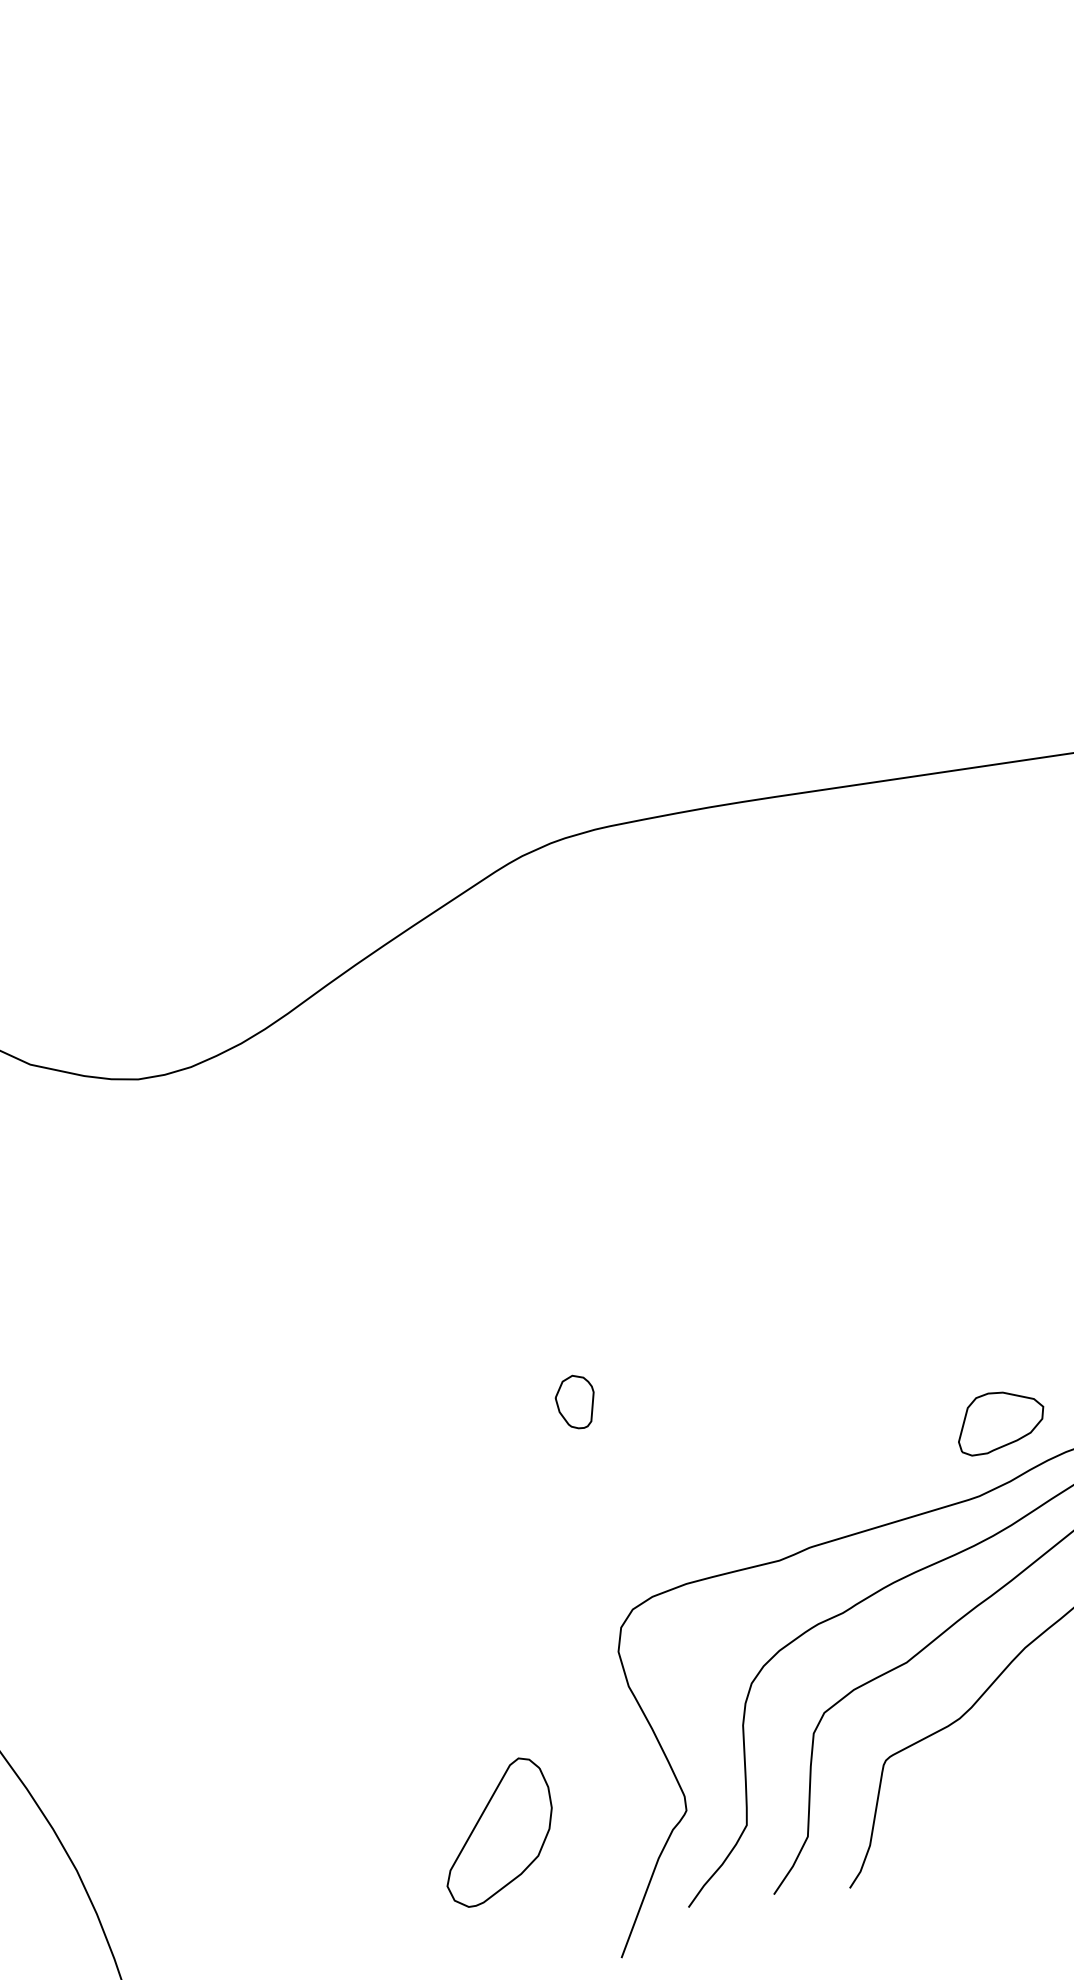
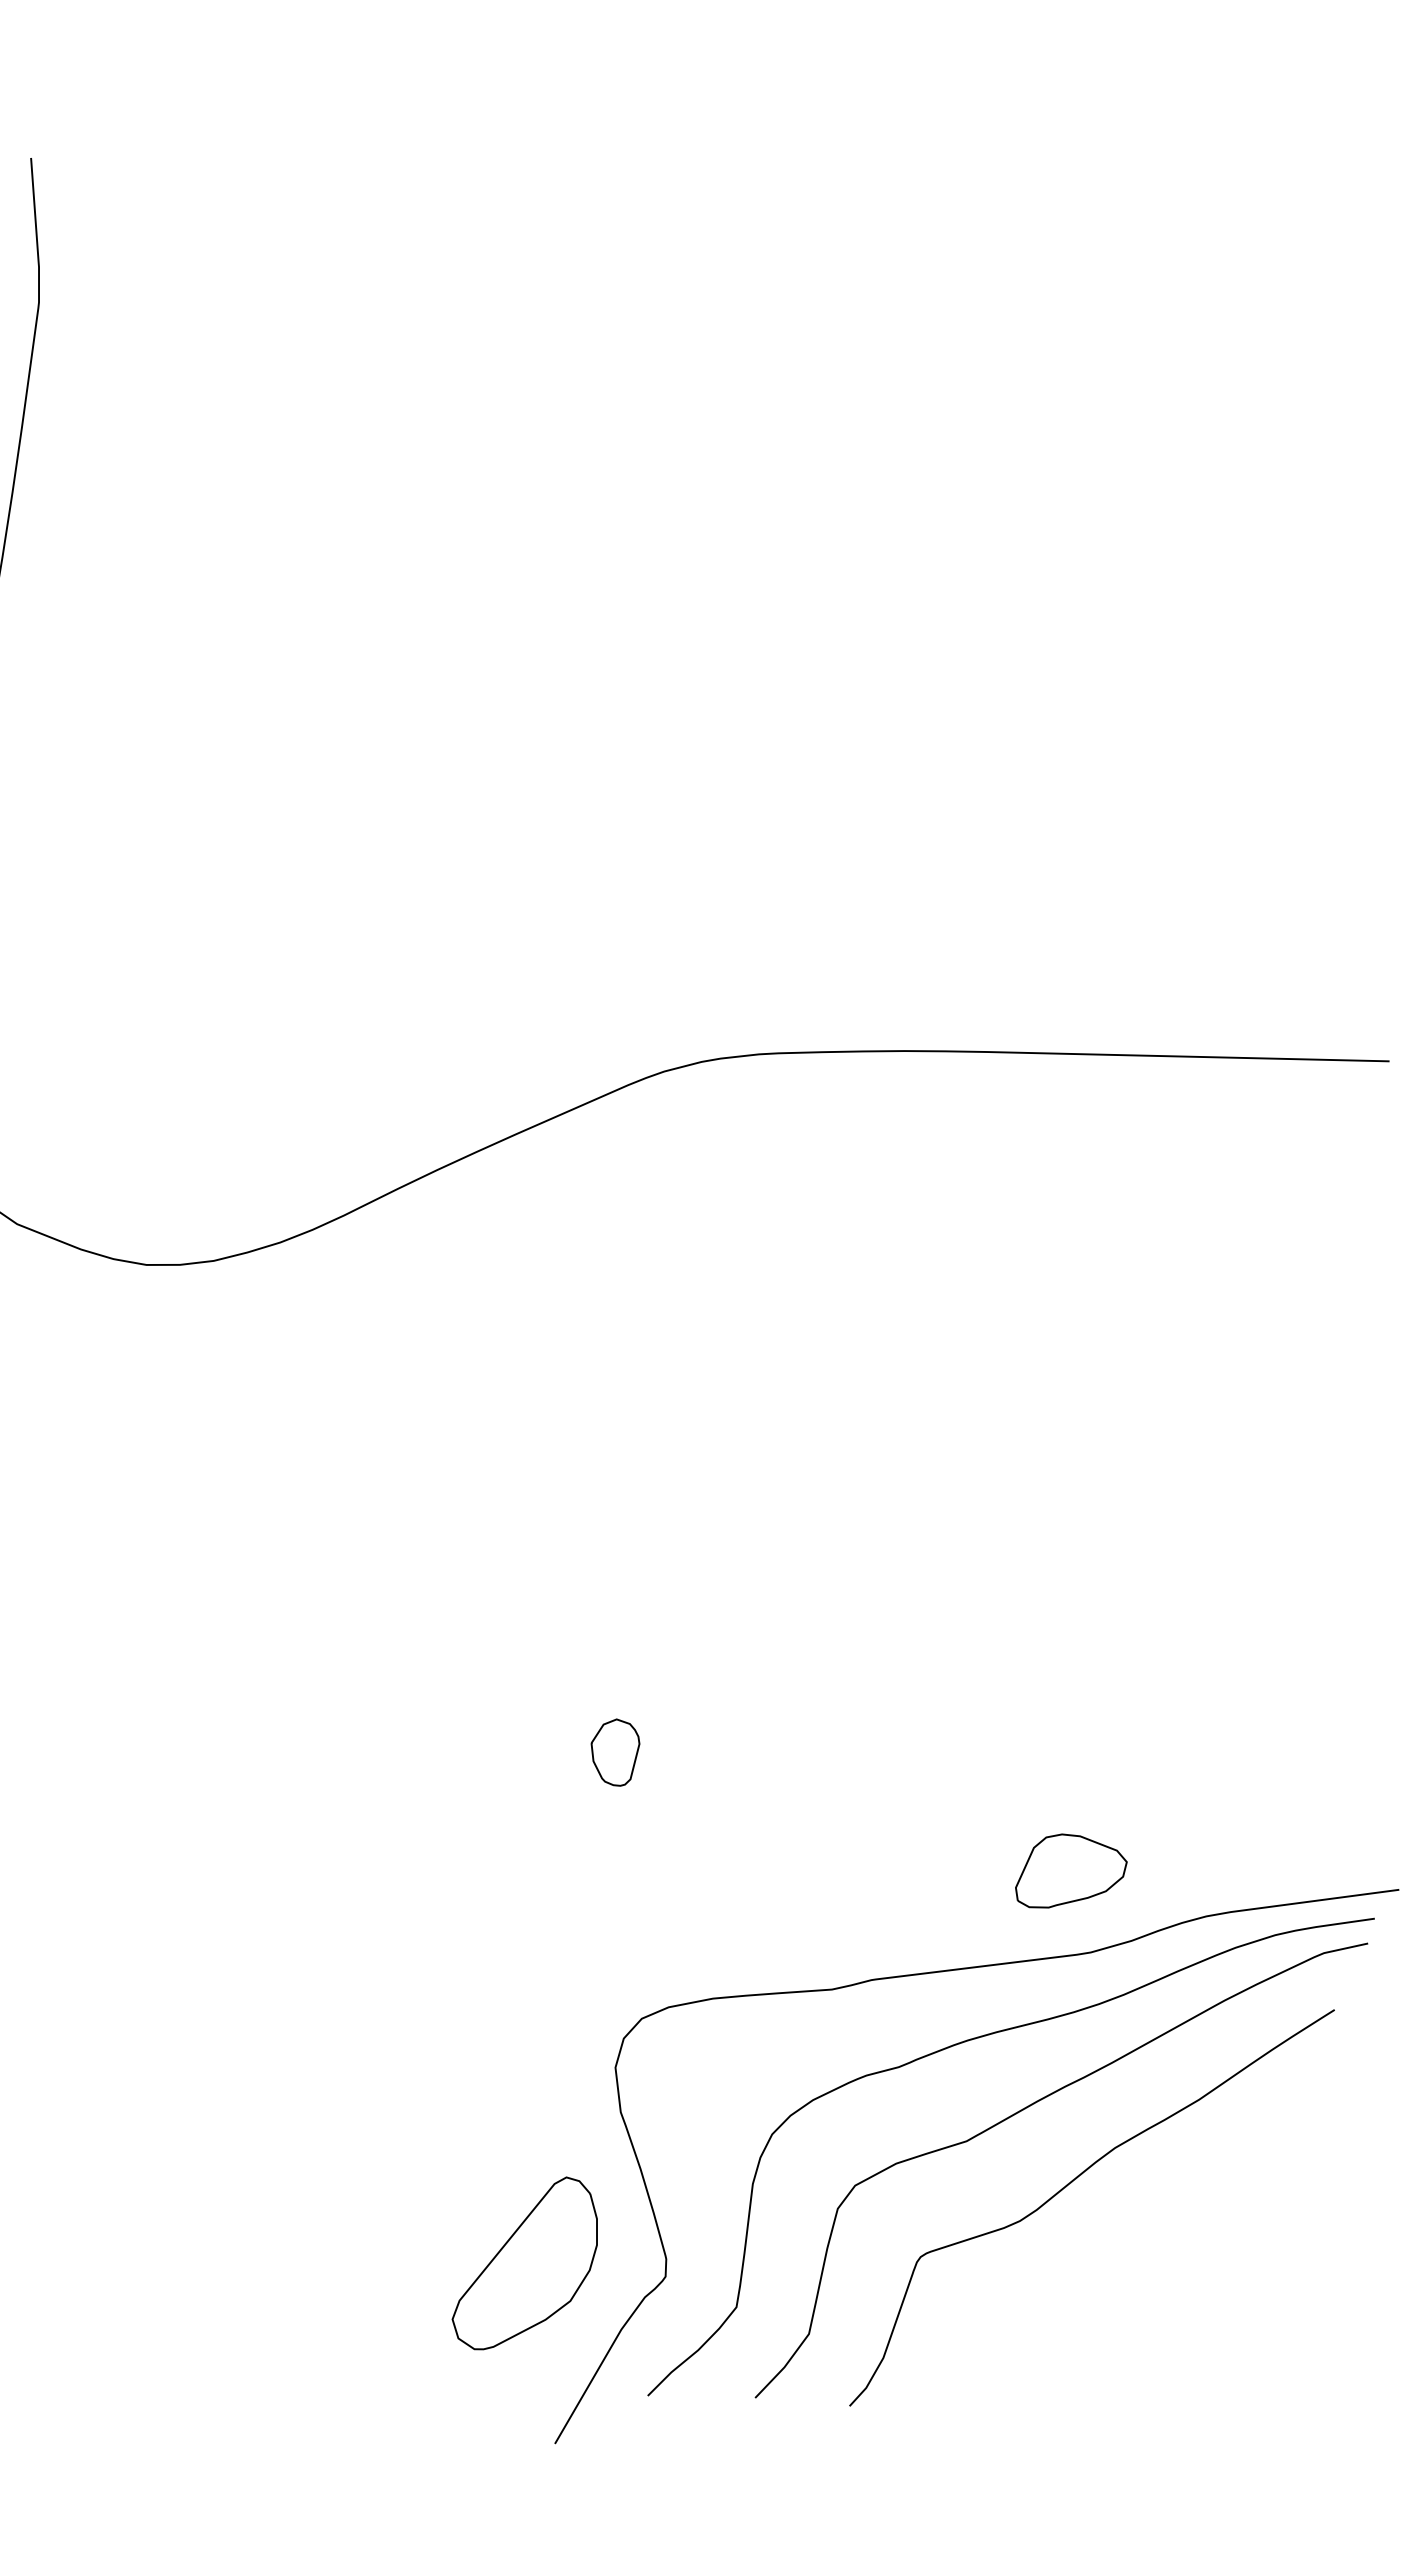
part: (1000, 1420) -> (1071, 1870), moved
part: (496, 1832) -> (524, 2263), moved

